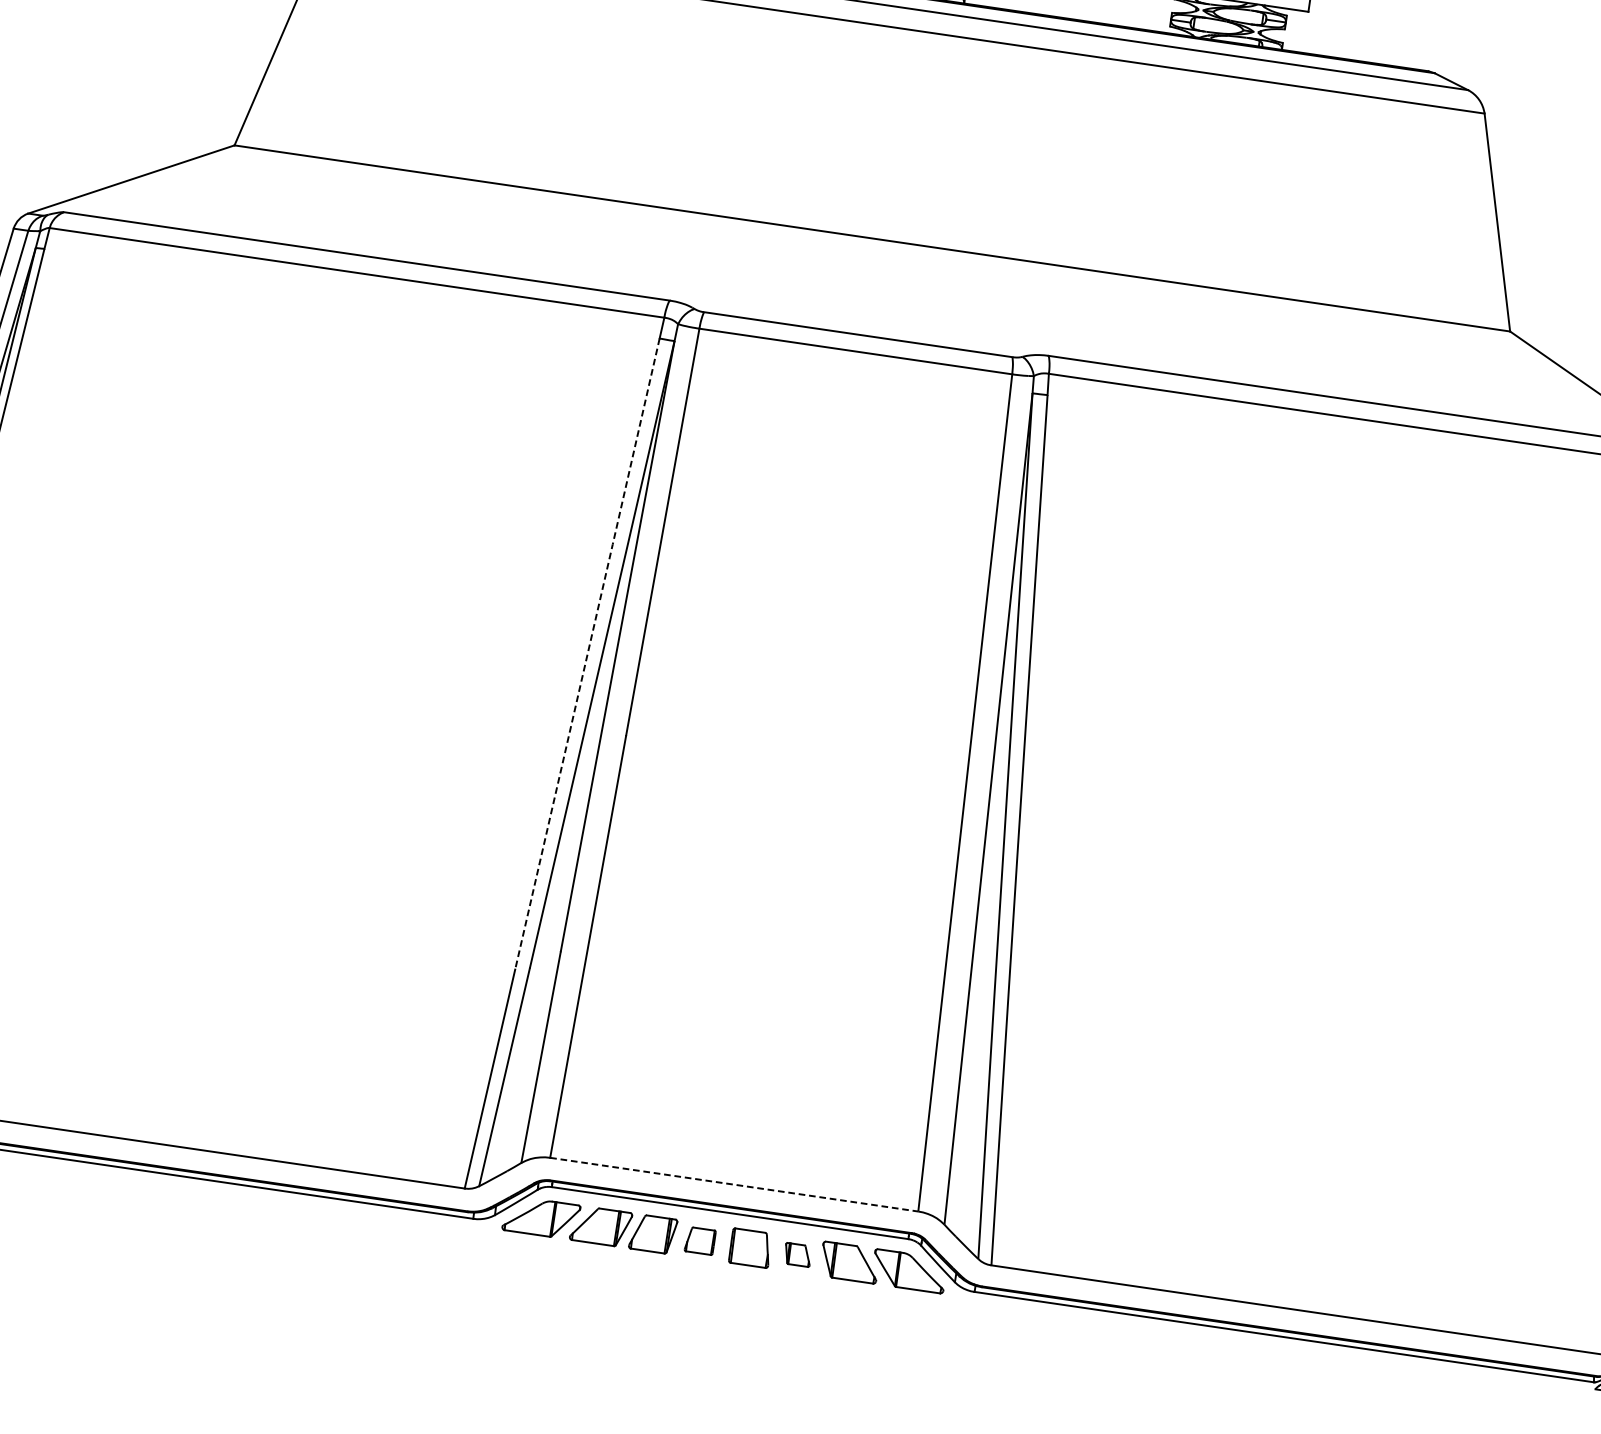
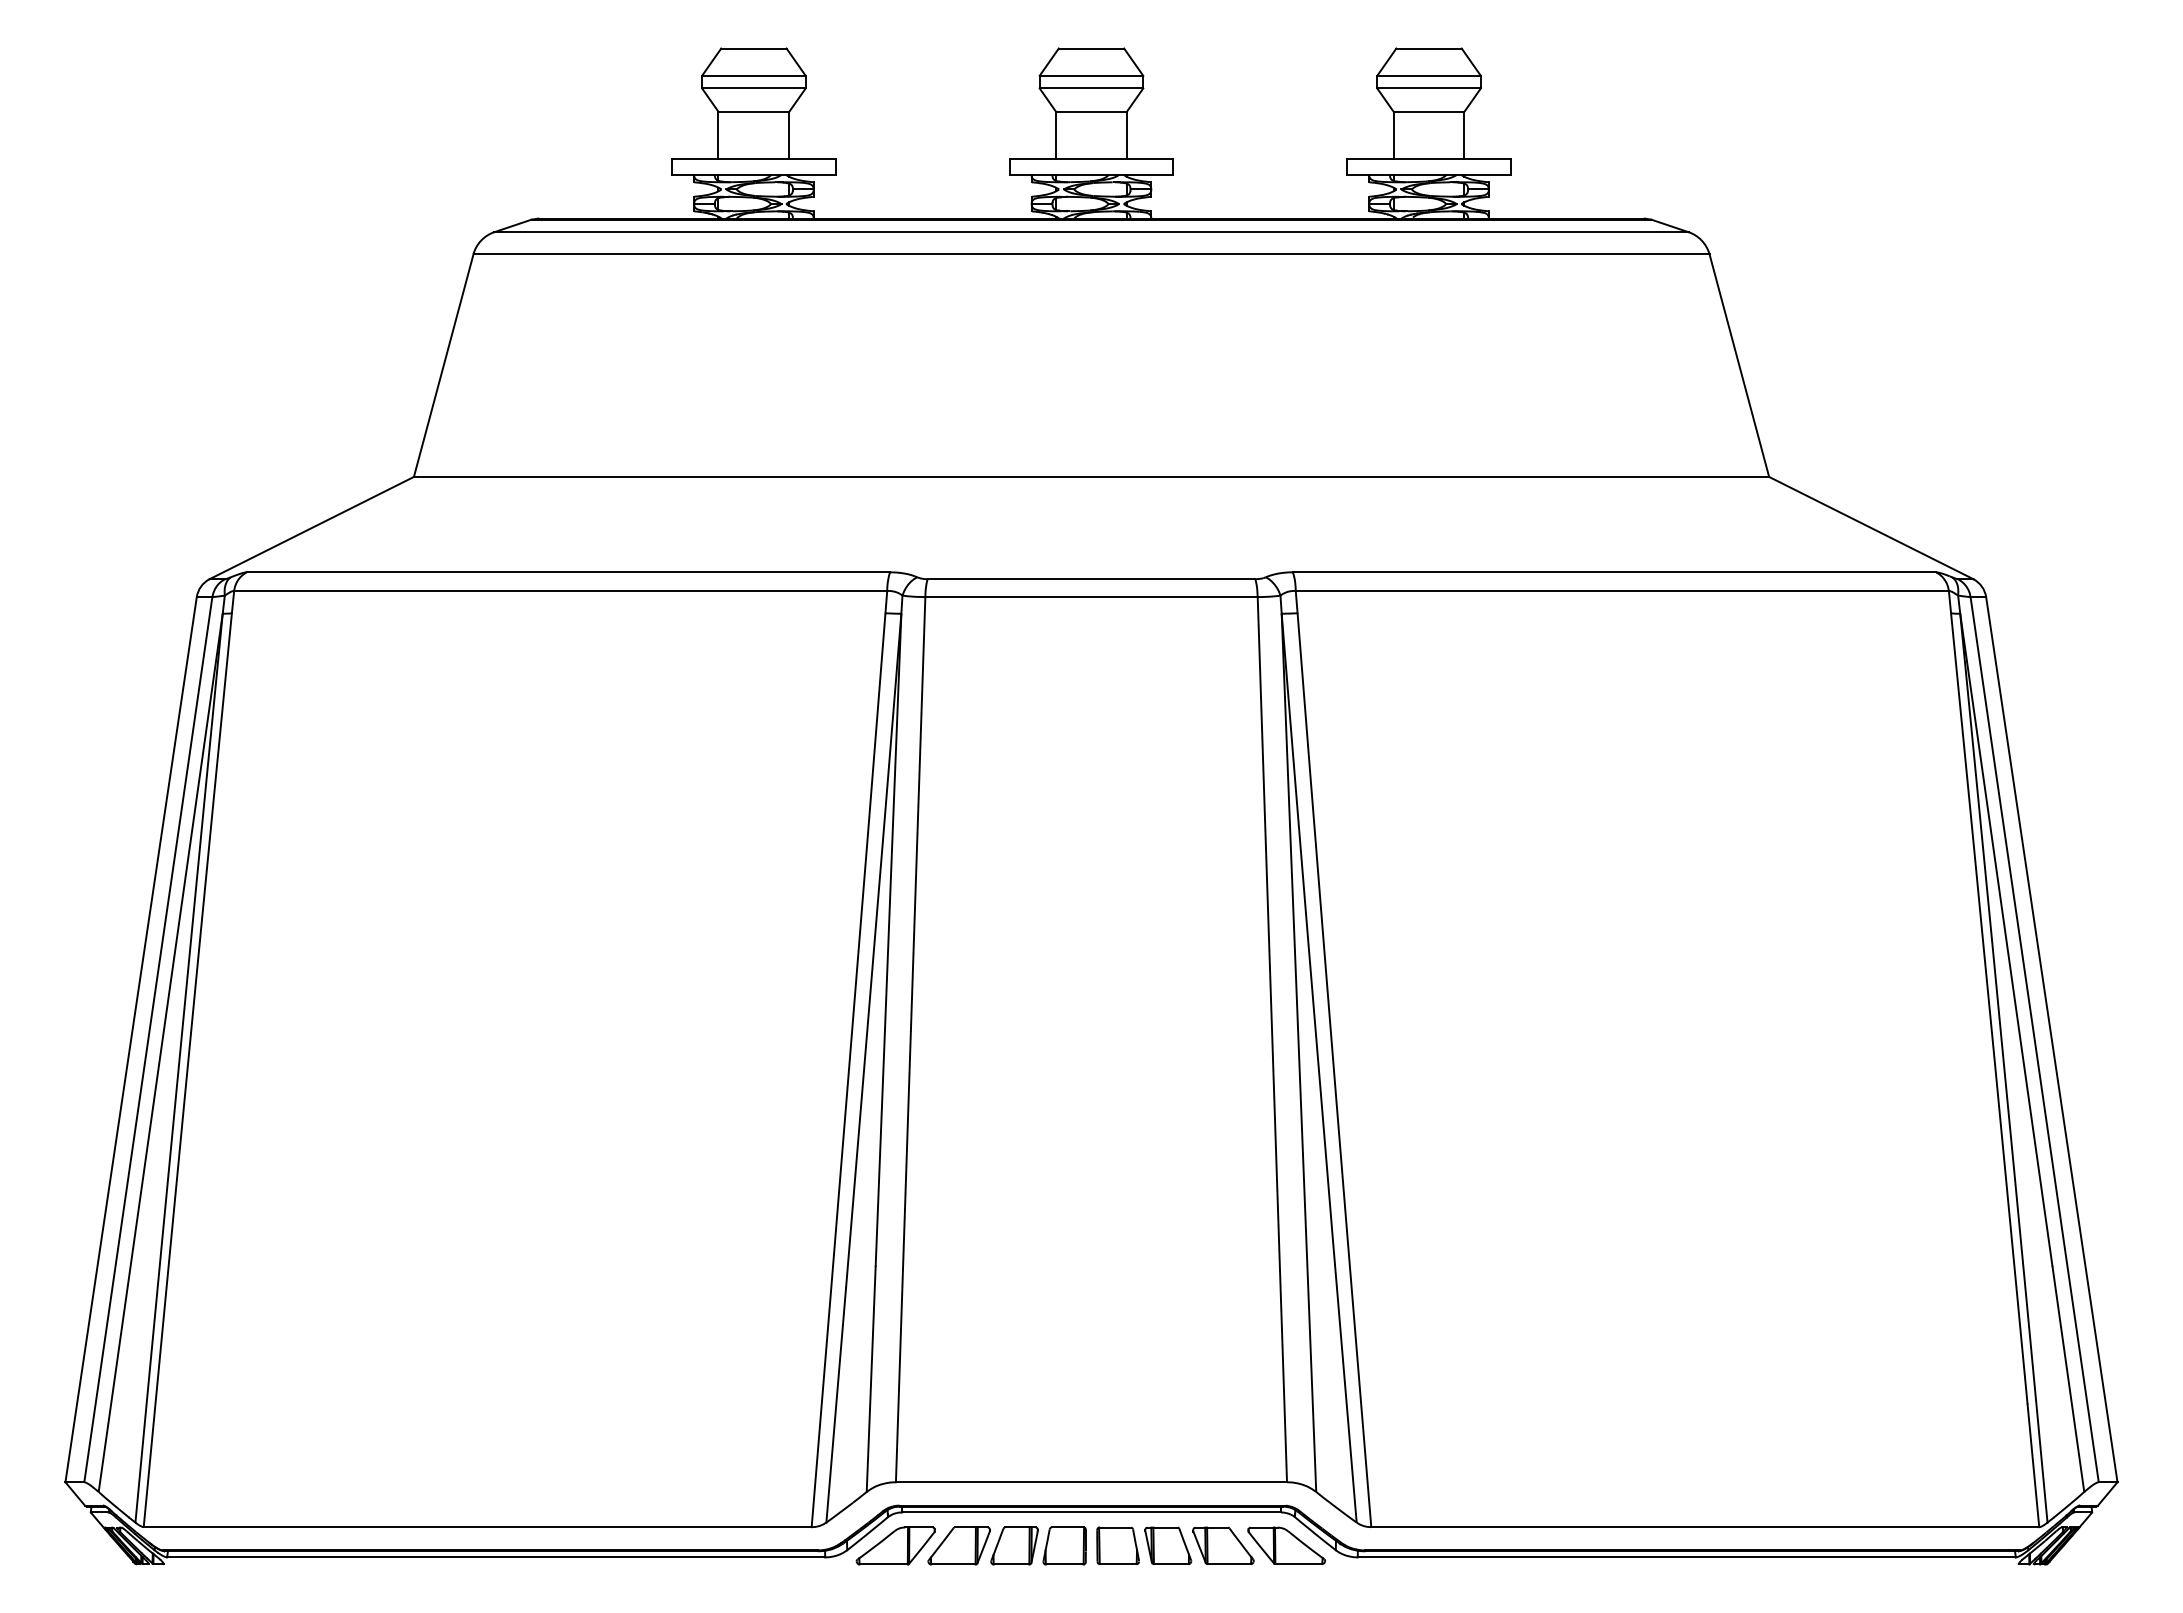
line: (587, 654) -> (858, 952), dashed -> solid
line: (734, 1184) -> (1091, 1482), dashed -> solid
part: (700, 1240) -> (1064, 1545), size x1.43
part: (798, 1254) -> (1168, 1545), size x1.67

